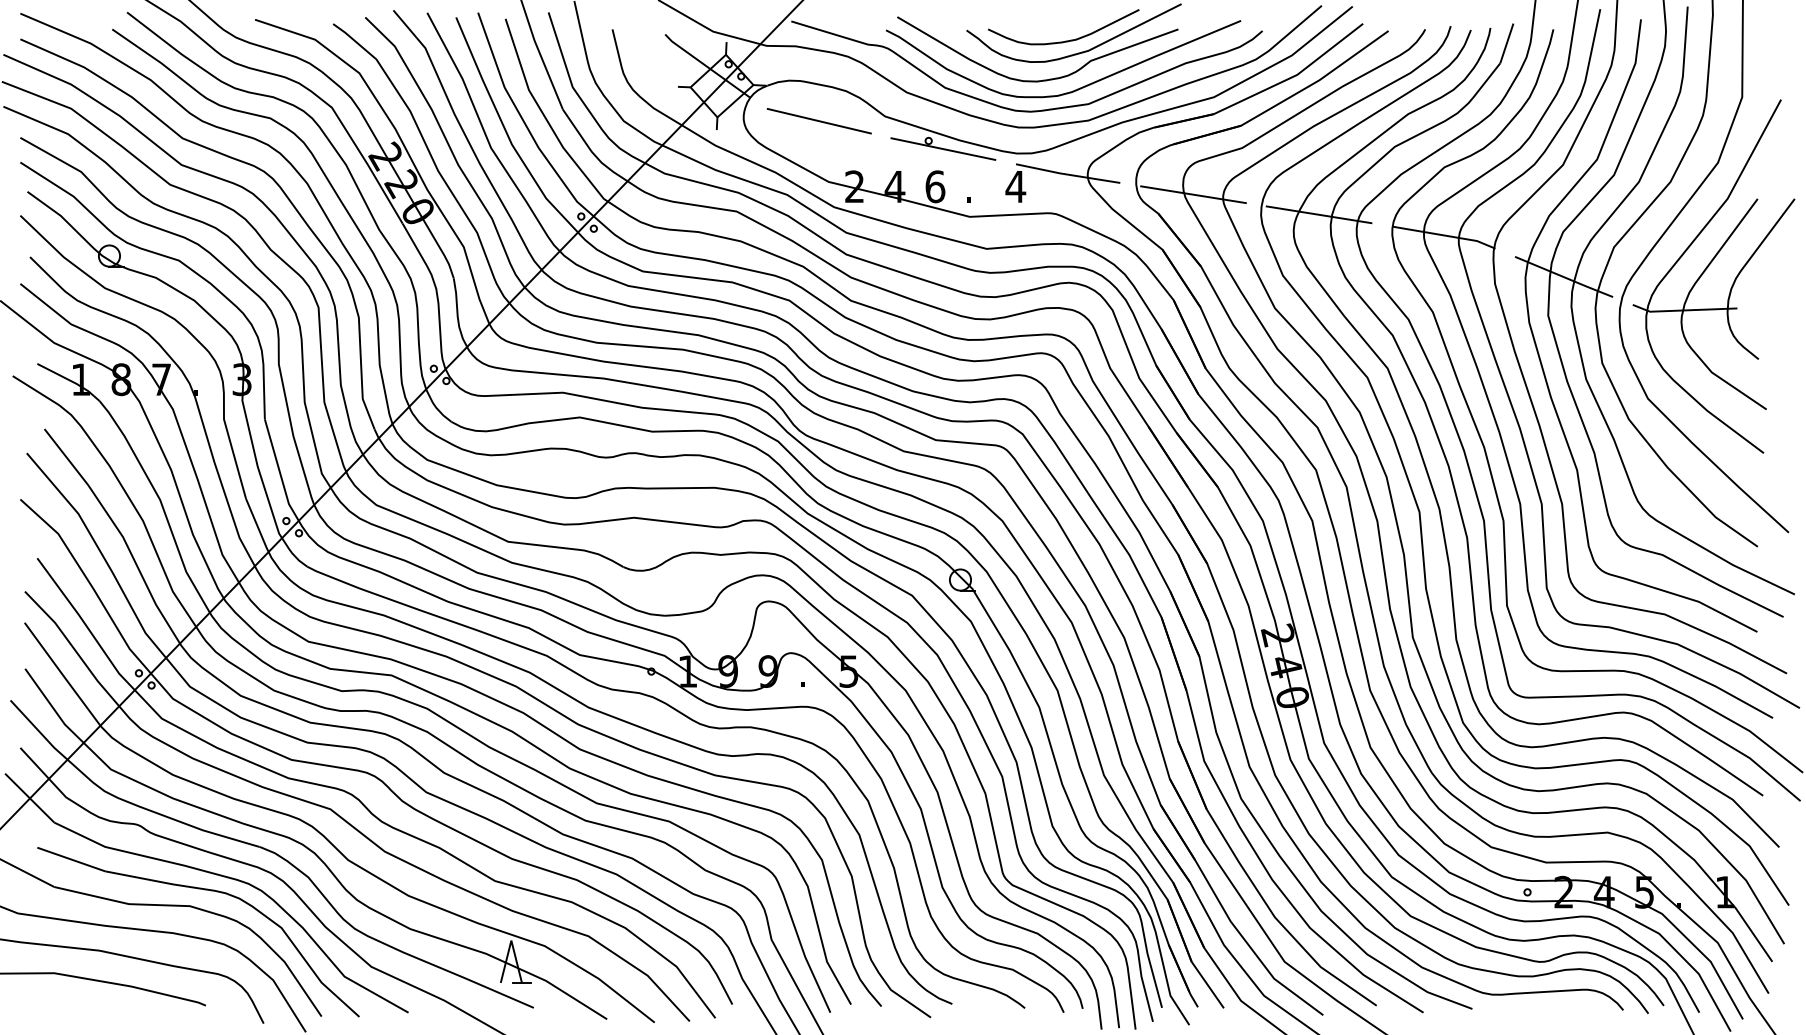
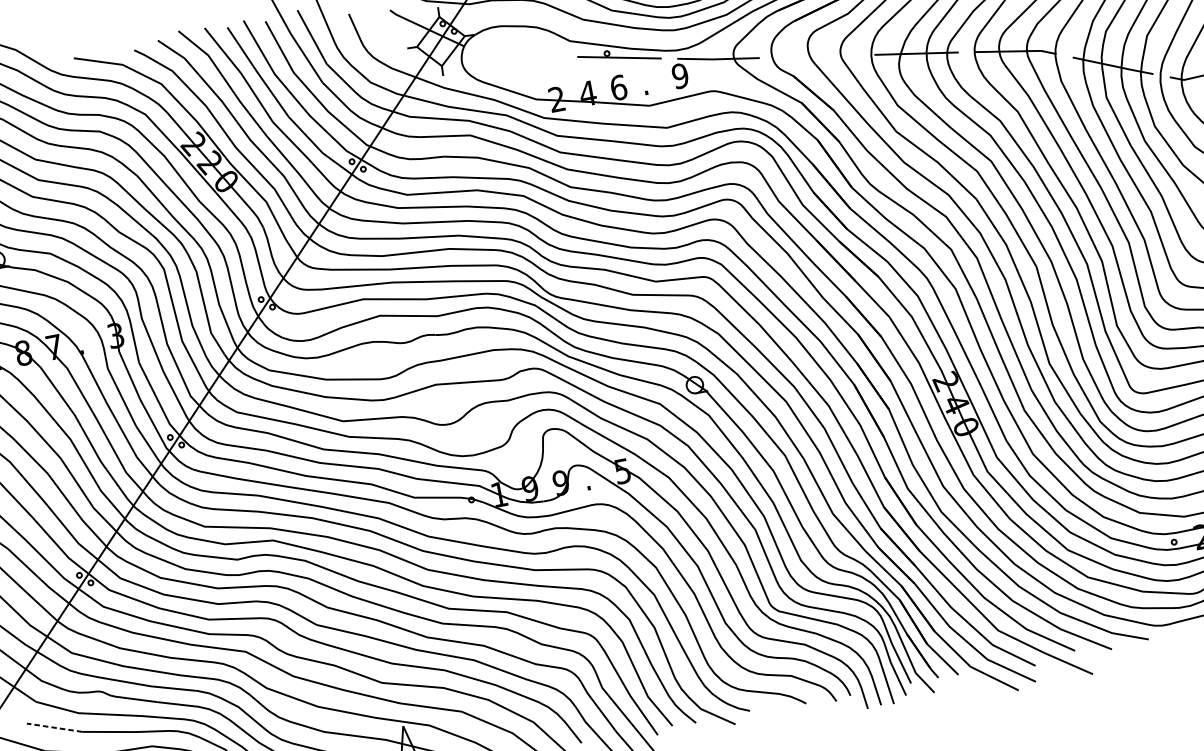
line: (818, 120) -> (519, 53), removed
text: (1015, 186) -> (680, 75), 4 -> 9
line: (1193, 194) -> (817, 56), removed
line: (71, 859) -> (54, 727), solid -> dashed

